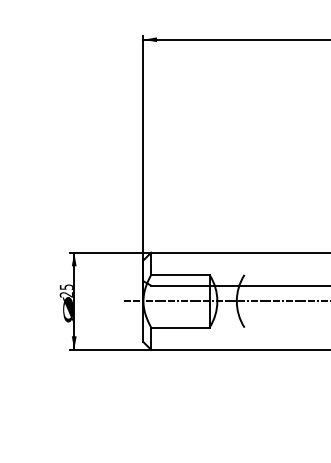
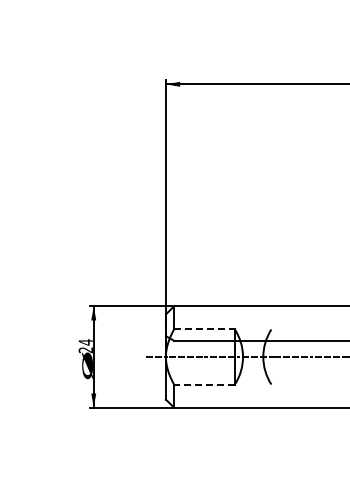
line: (180, 274) -> (204, 329), solid -> dashed
text: (66, 287) -> (85, 342), 25 -> 24
line: (179, 327) -> (203, 384), solid -> dashed

